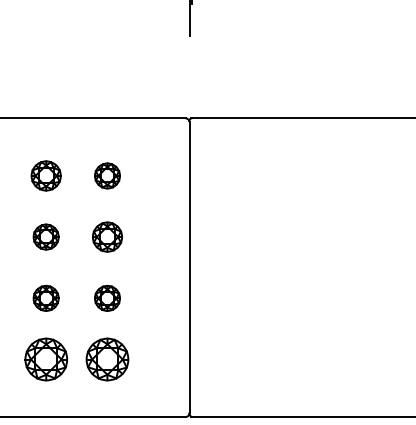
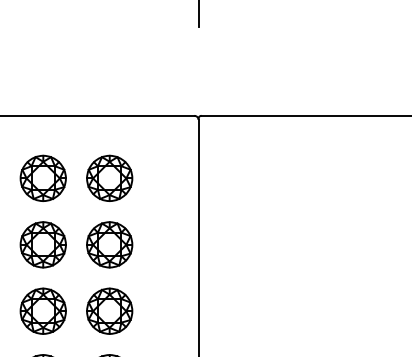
part: (45, 175) -> (42, 177), size x1.43
part: (107, 175) -> (109, 177), size x1.67
part: (45, 236) -> (42, 244), size x1.67
part: (107, 236) -> (109, 244), size x1.43
part: (45, 298) -> (42, 311), size x1.67
part: (107, 298) -> (109, 311), size x1.67

